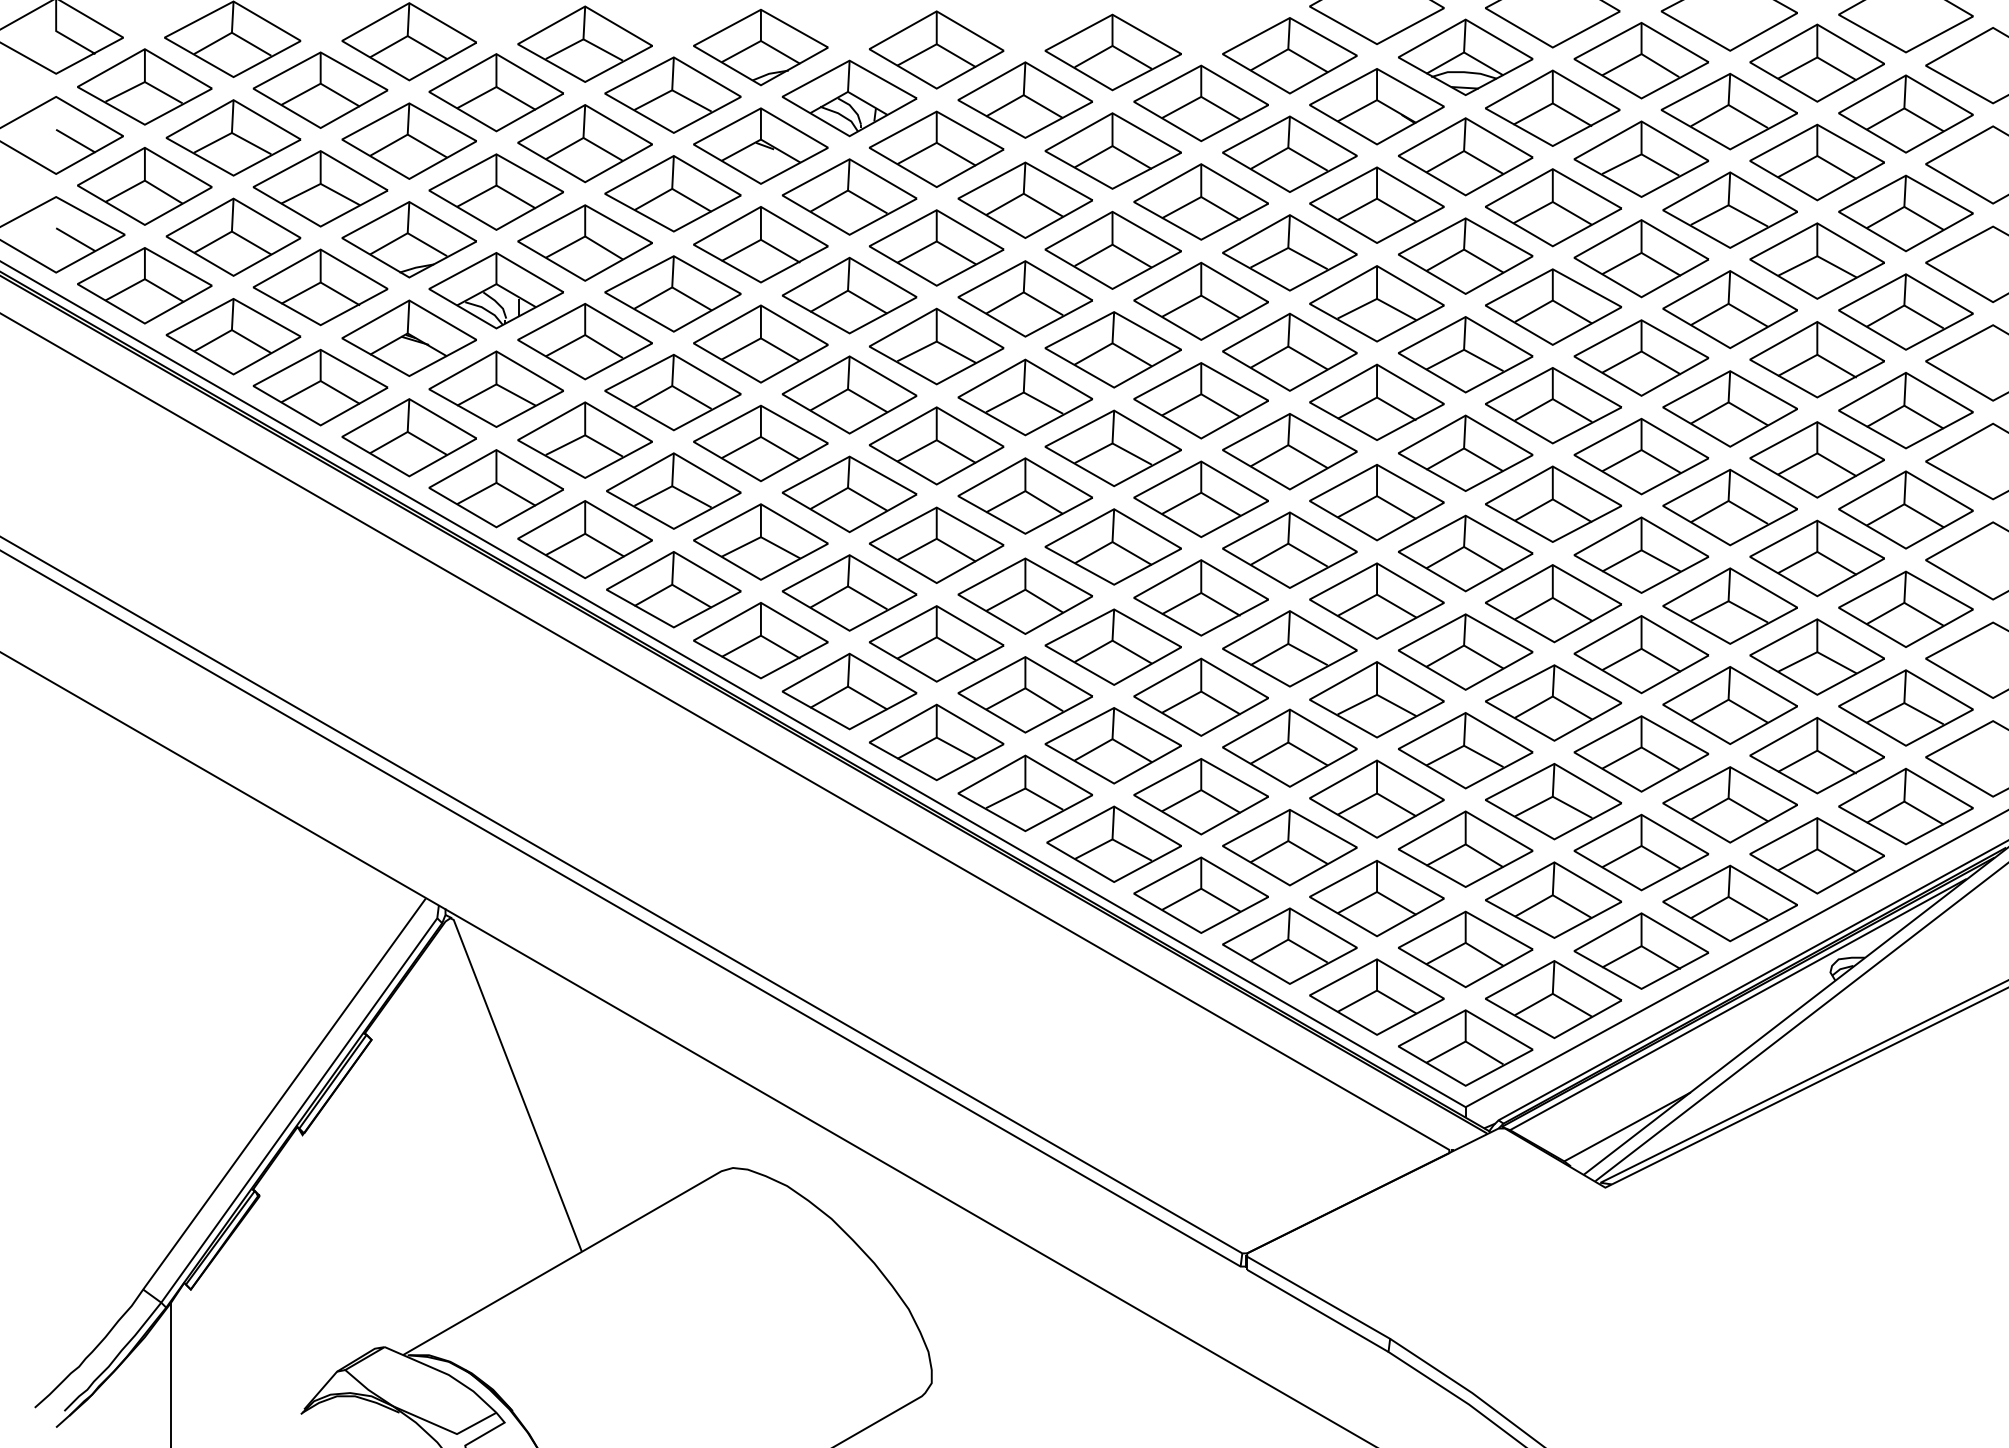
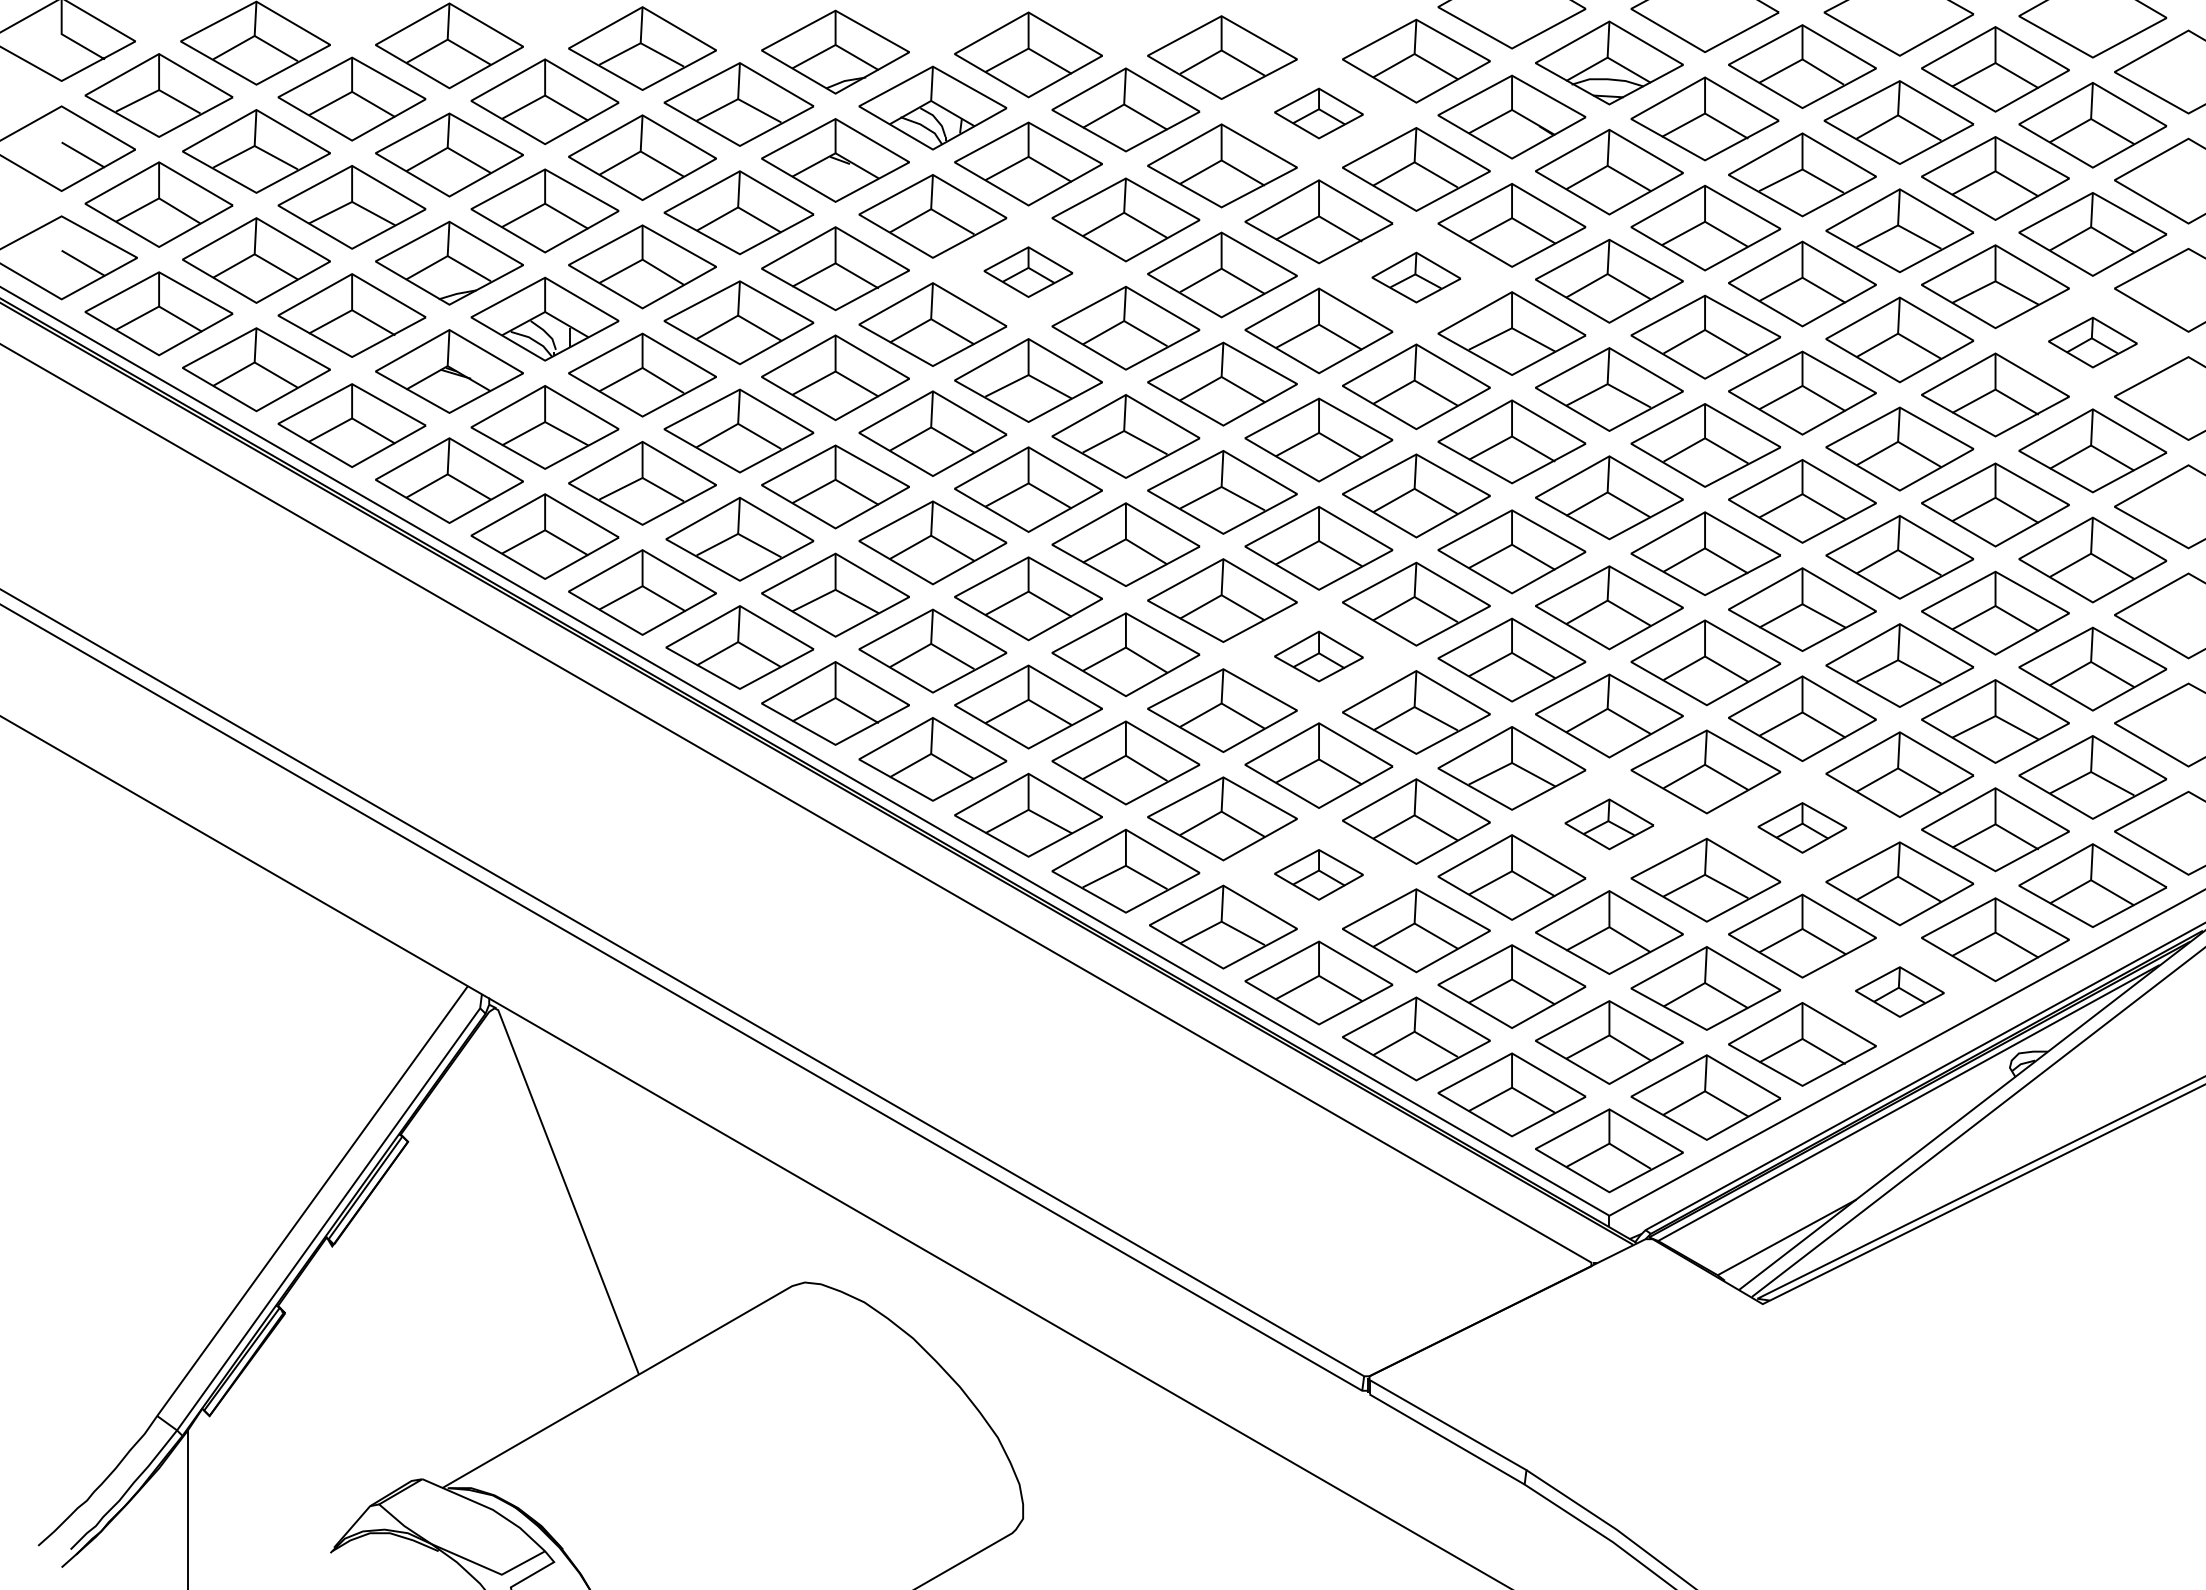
part: (1200, 103) -> (1318, 113), size x0.6
part: (936, 247) -> (1028, 271), size x0.6
part: (1290, 252) -> (1416, 277), size x0.6
part: (1905, 311) -> (2092, 342), size x0.6
part: (1200, 597) -> (1318, 656), size x0.6
part: (1465, 750) -> (1609, 824), size x0.6
part: (1641, 753) -> (1802, 827), size x0.6
part: (1200, 796) -> (1318, 874), size x0.6
part: (1729, 902) -> (1899, 991), size x0.6

